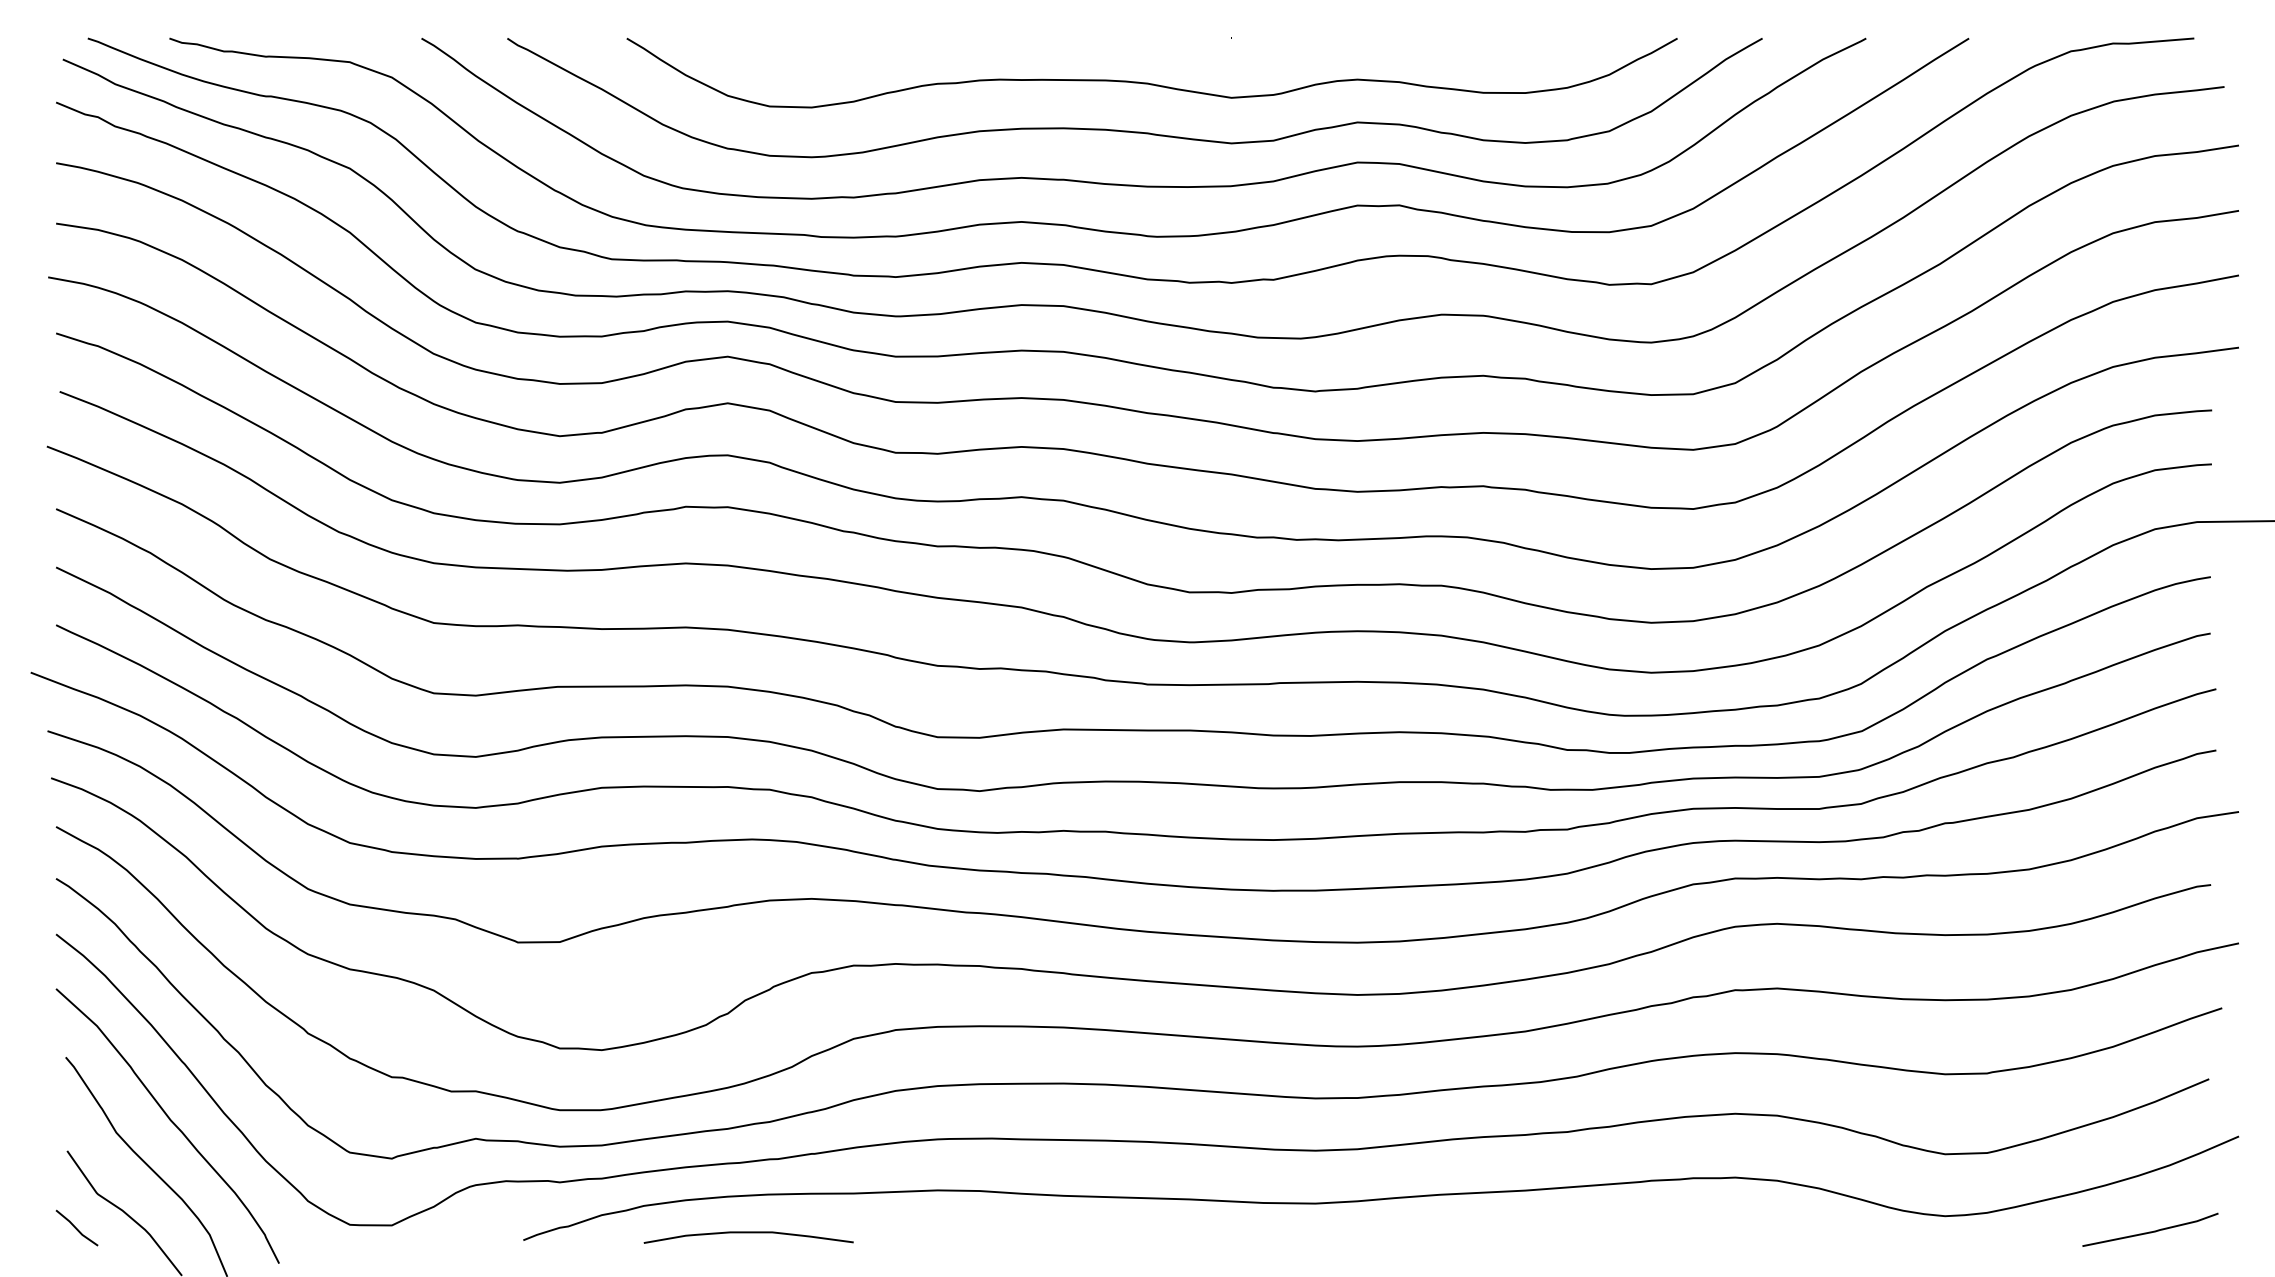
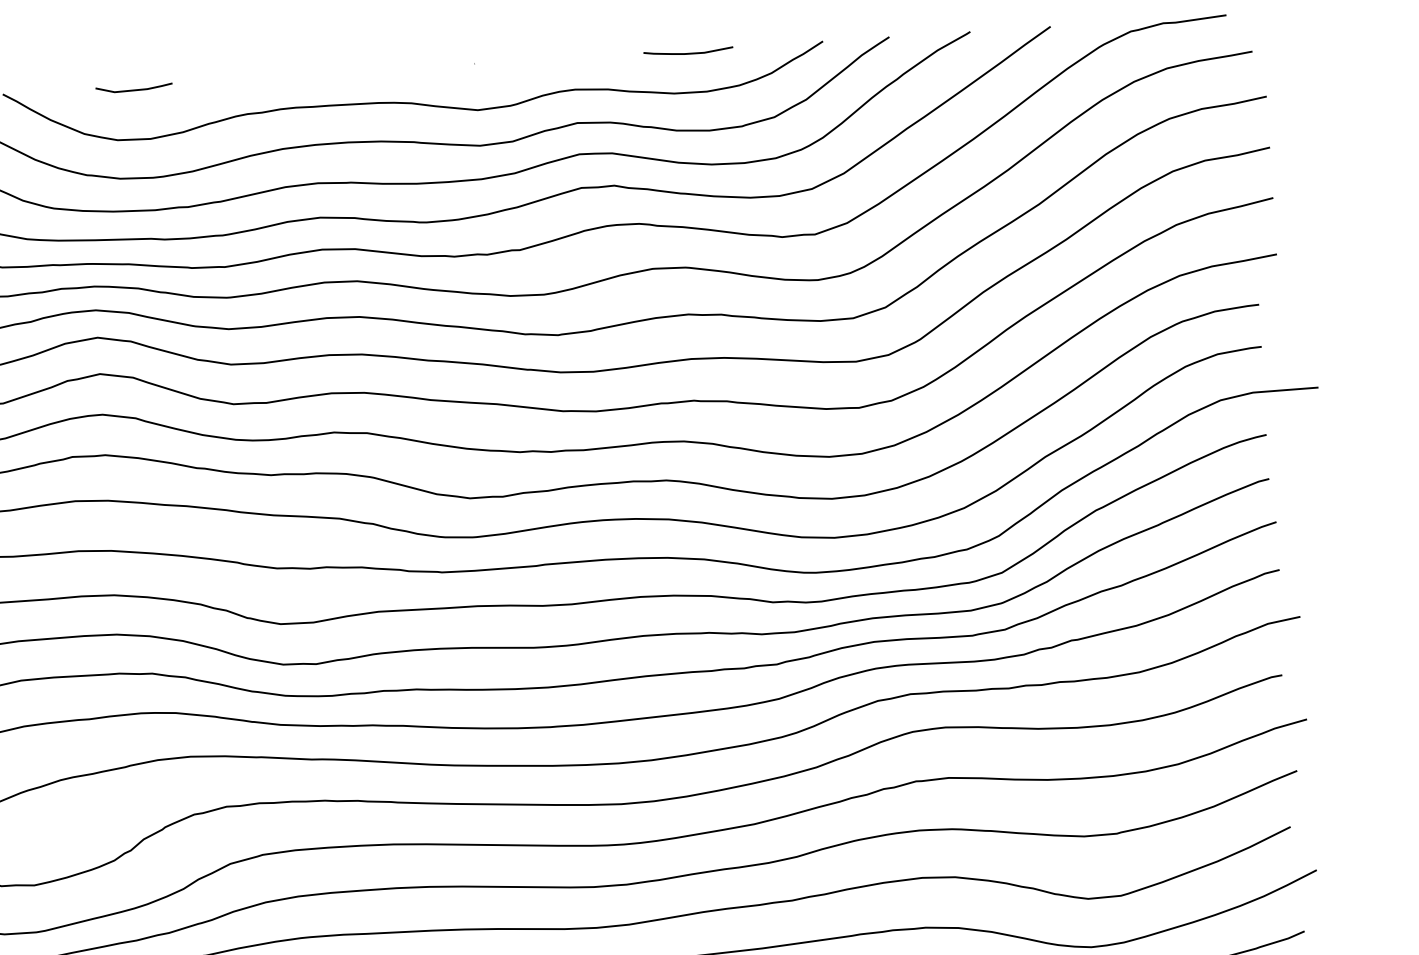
curve: (1504, 42) -> (688, 53), added
line: (794, 43) -> (133, 89), added

